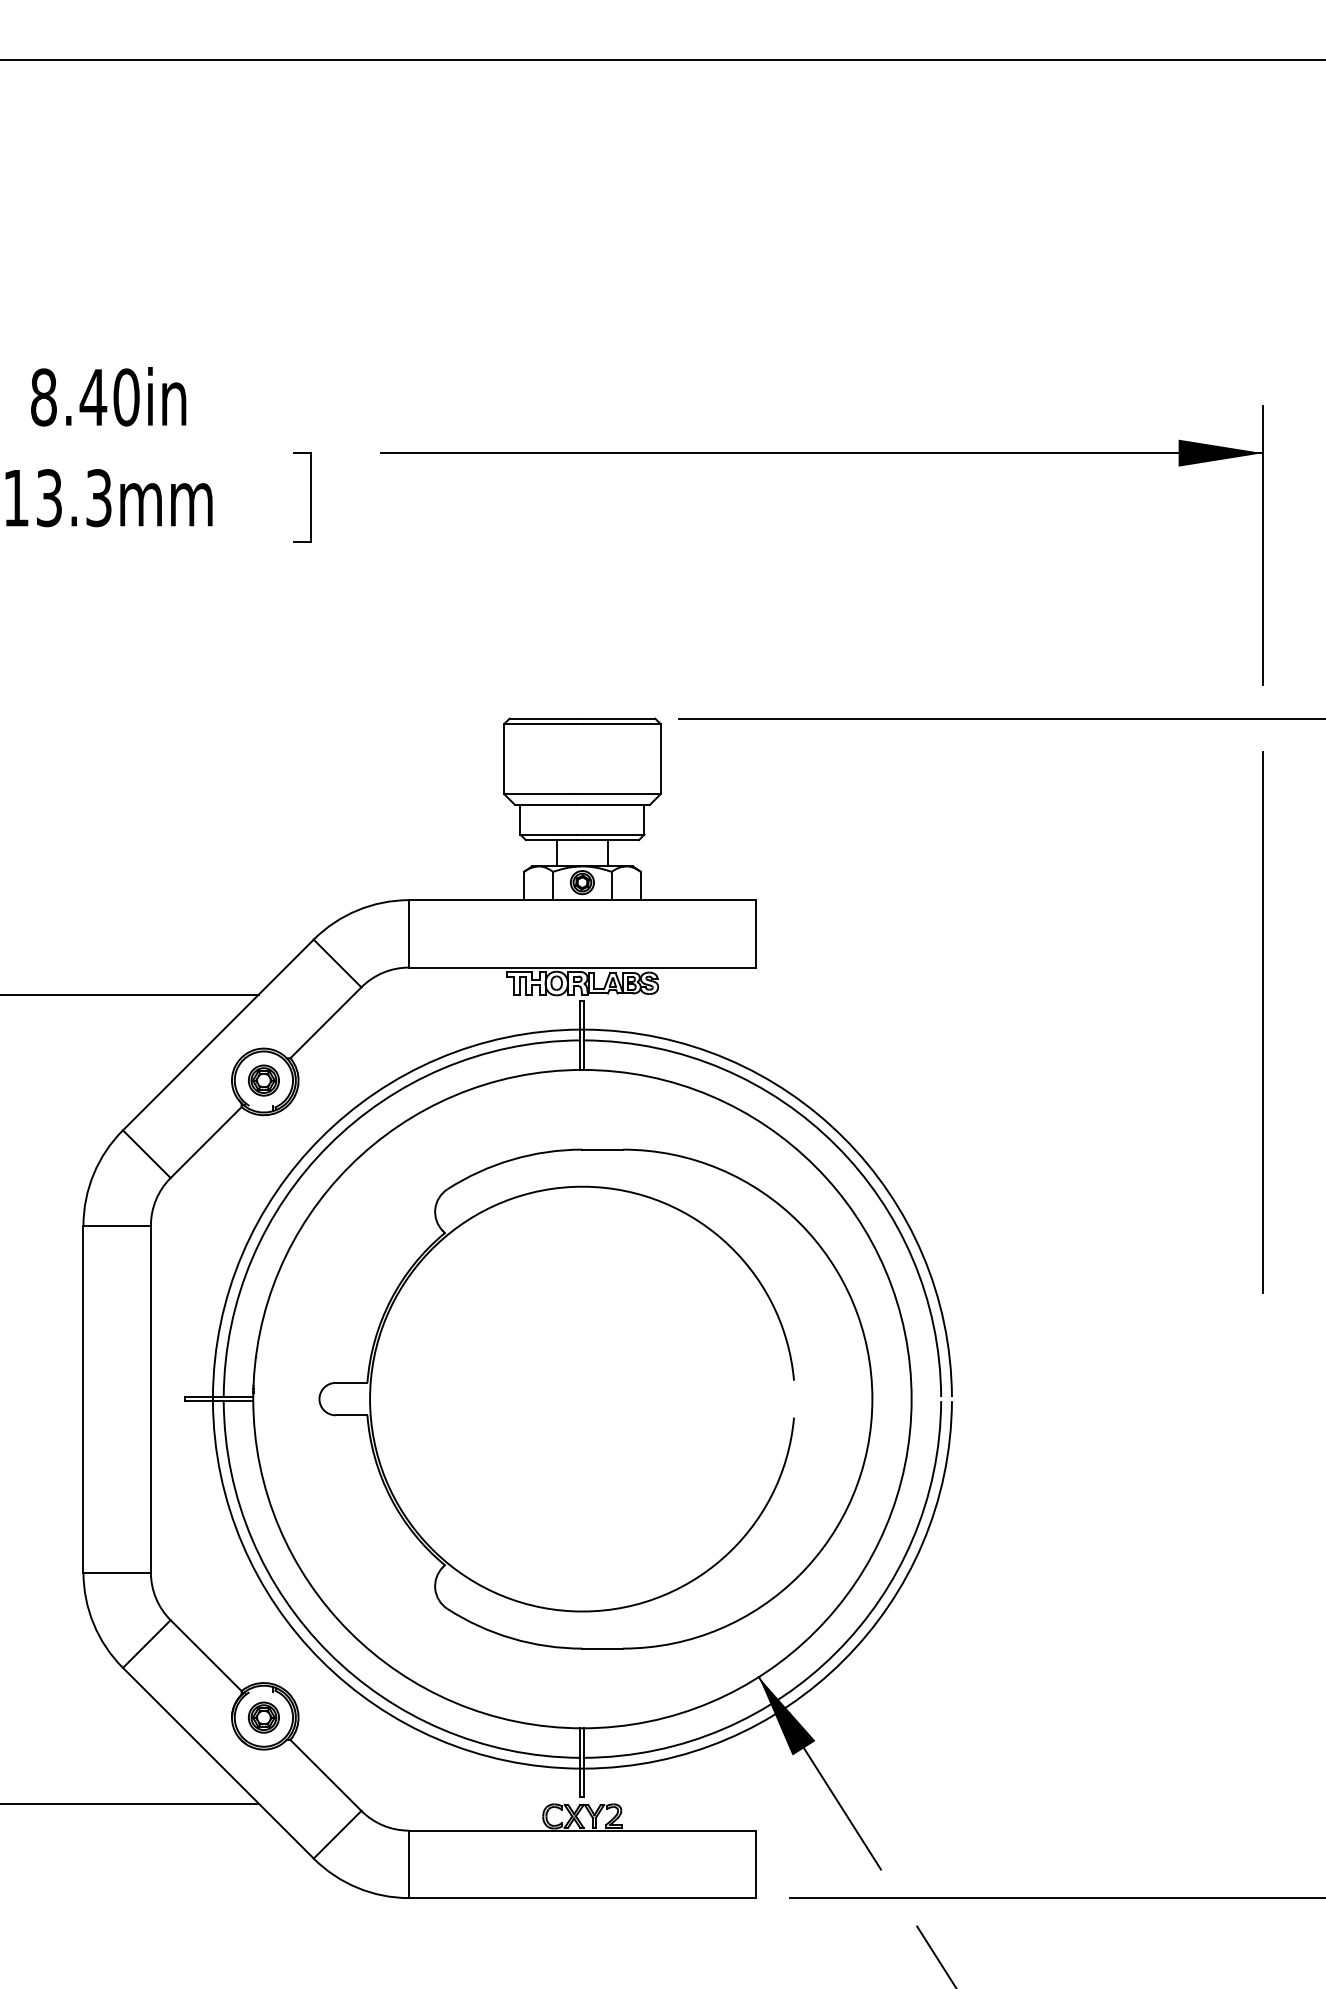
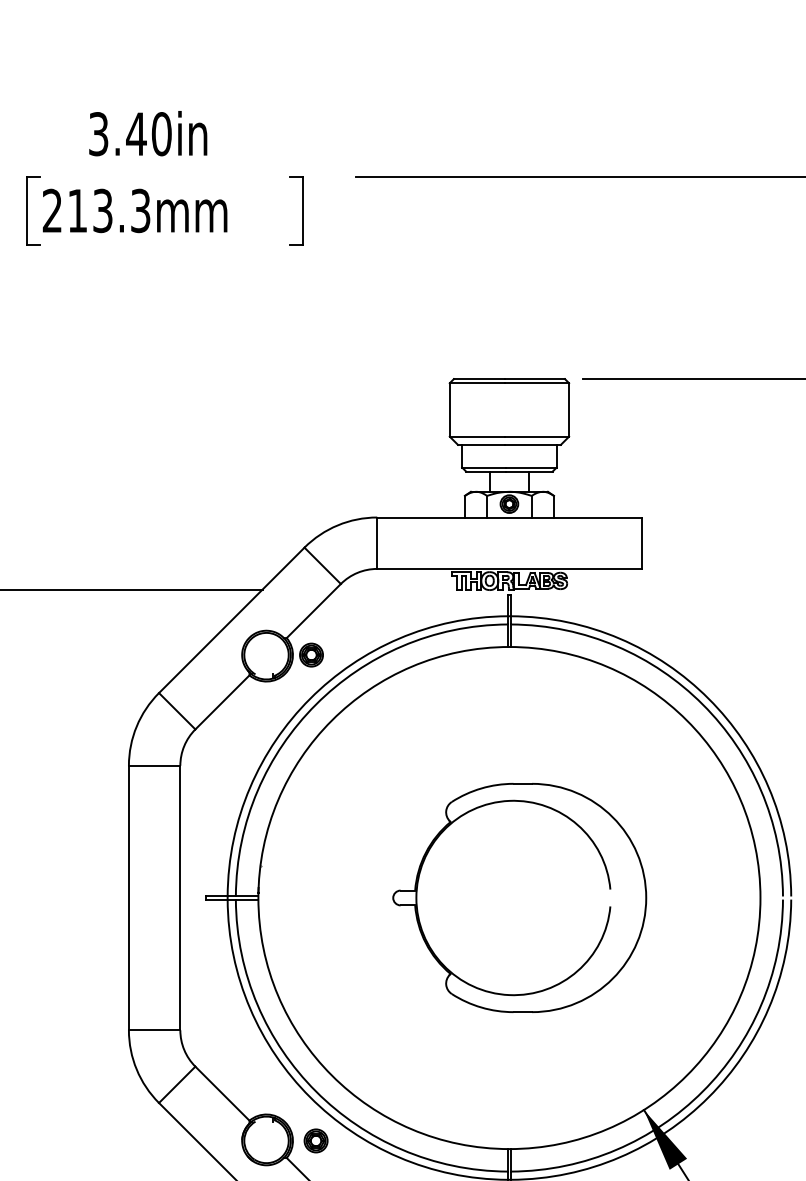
text: (43, 397) -> (98, 134), 8.40in -> 3.40in
part: (263, 1080) -> (311, 655), moved
part: (595, 1398) -> (519, 897), size x0.6
part: (263, 1717) -> (315, 1140), moved

